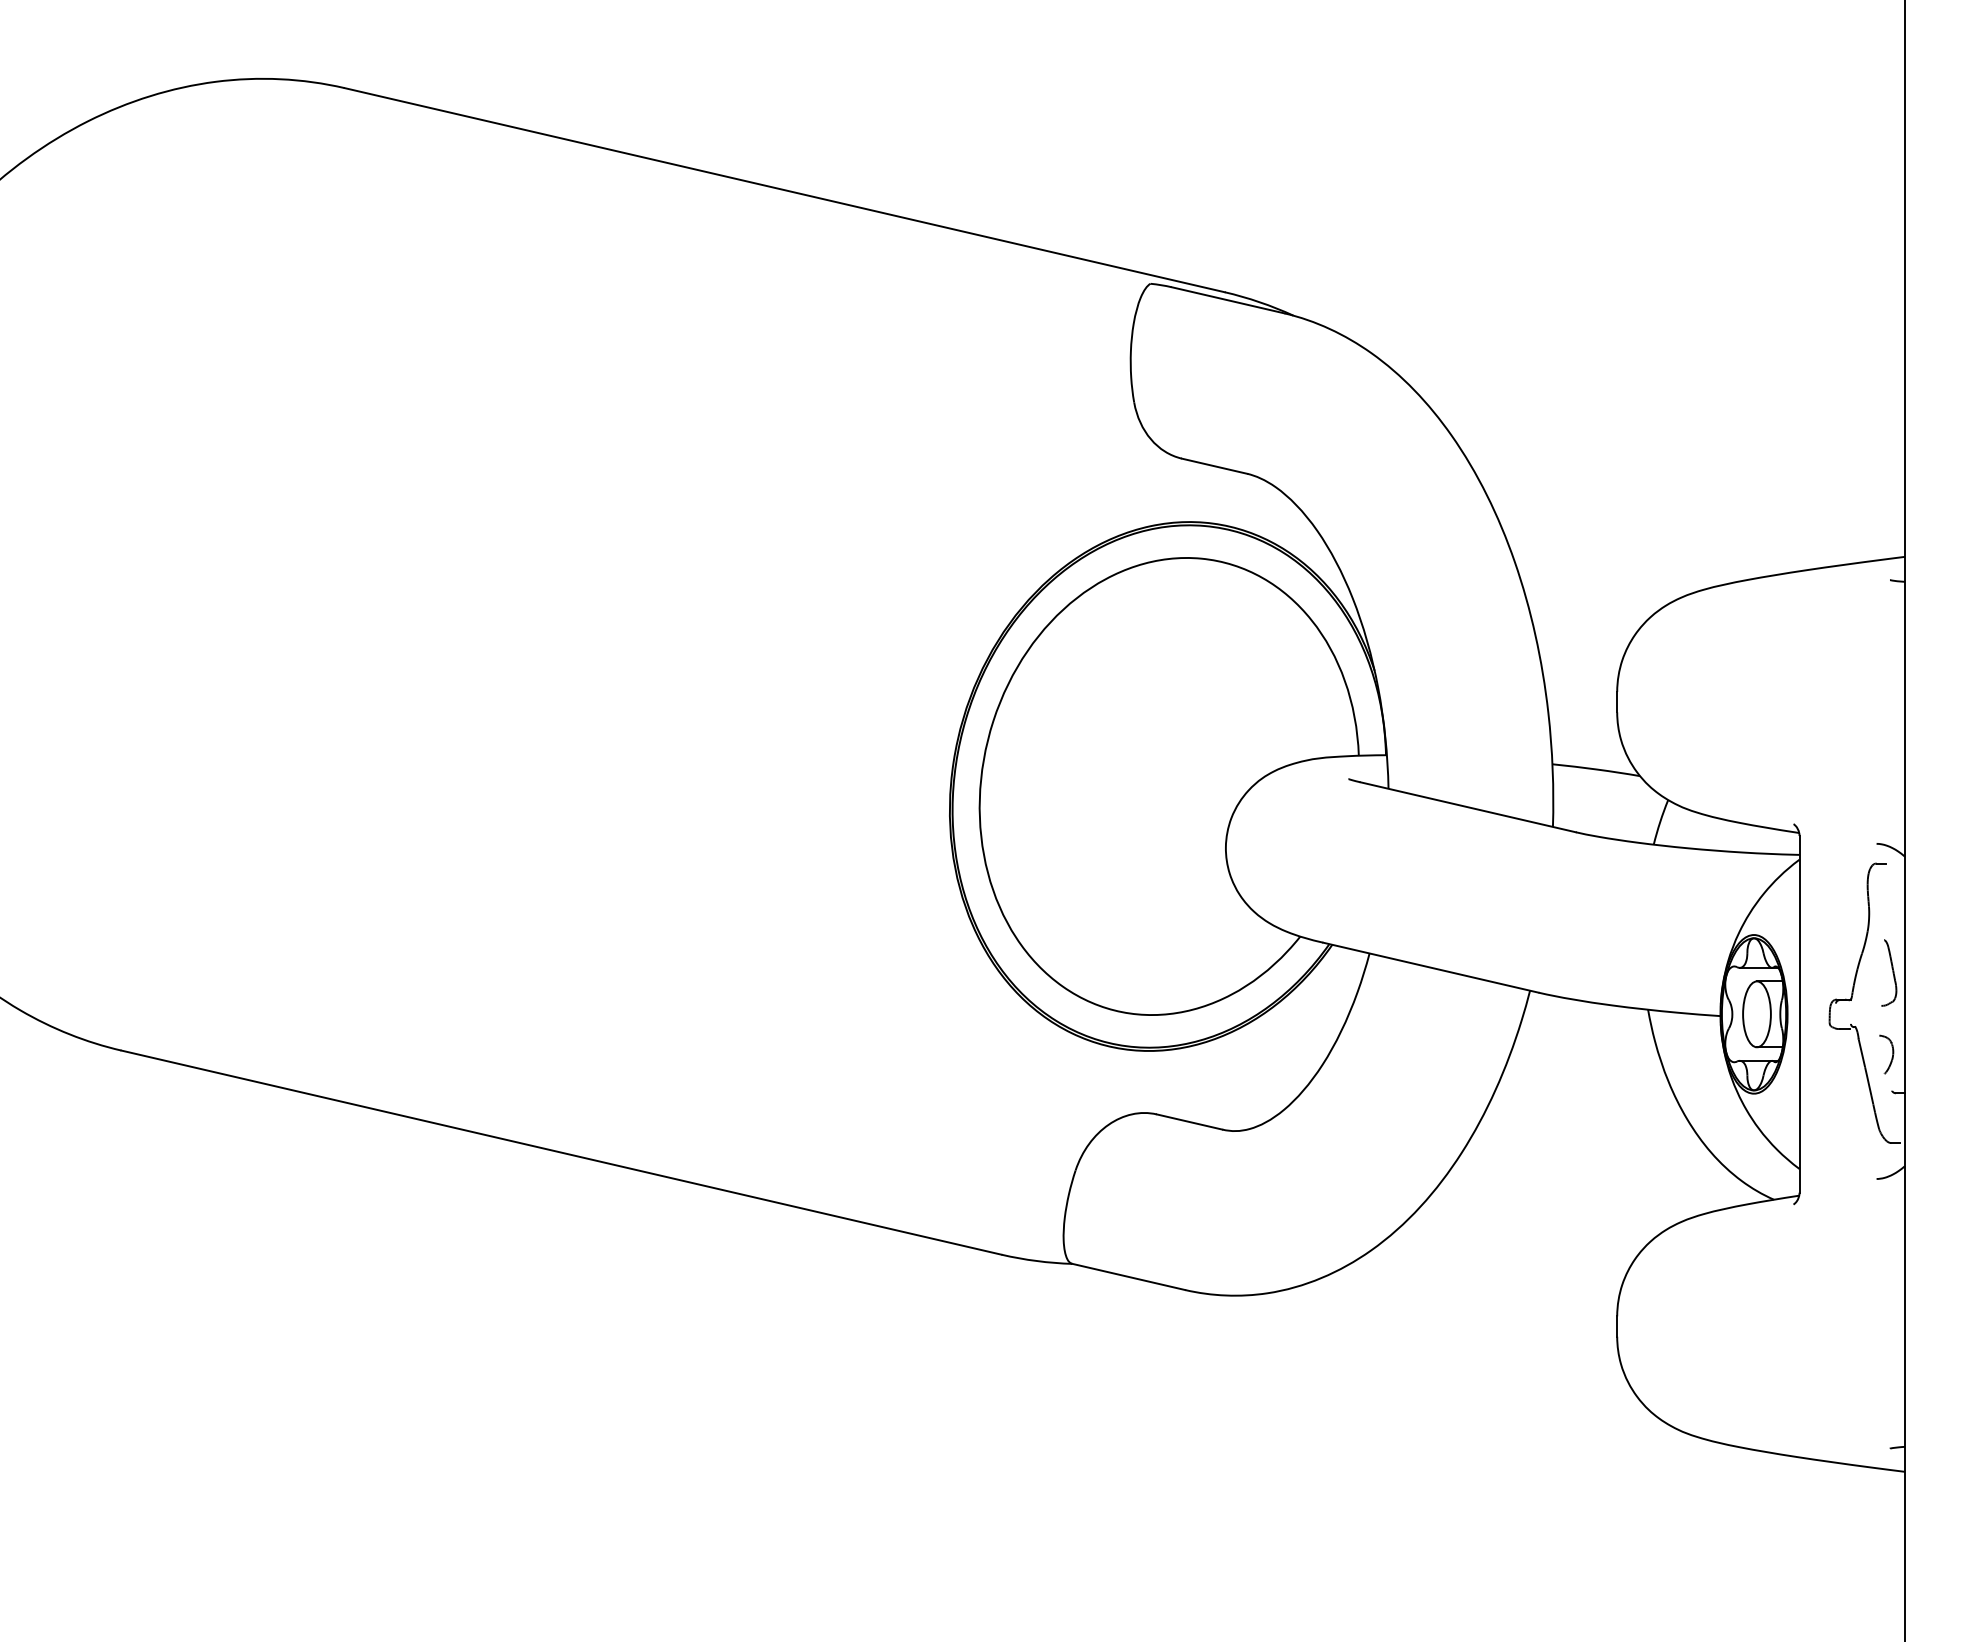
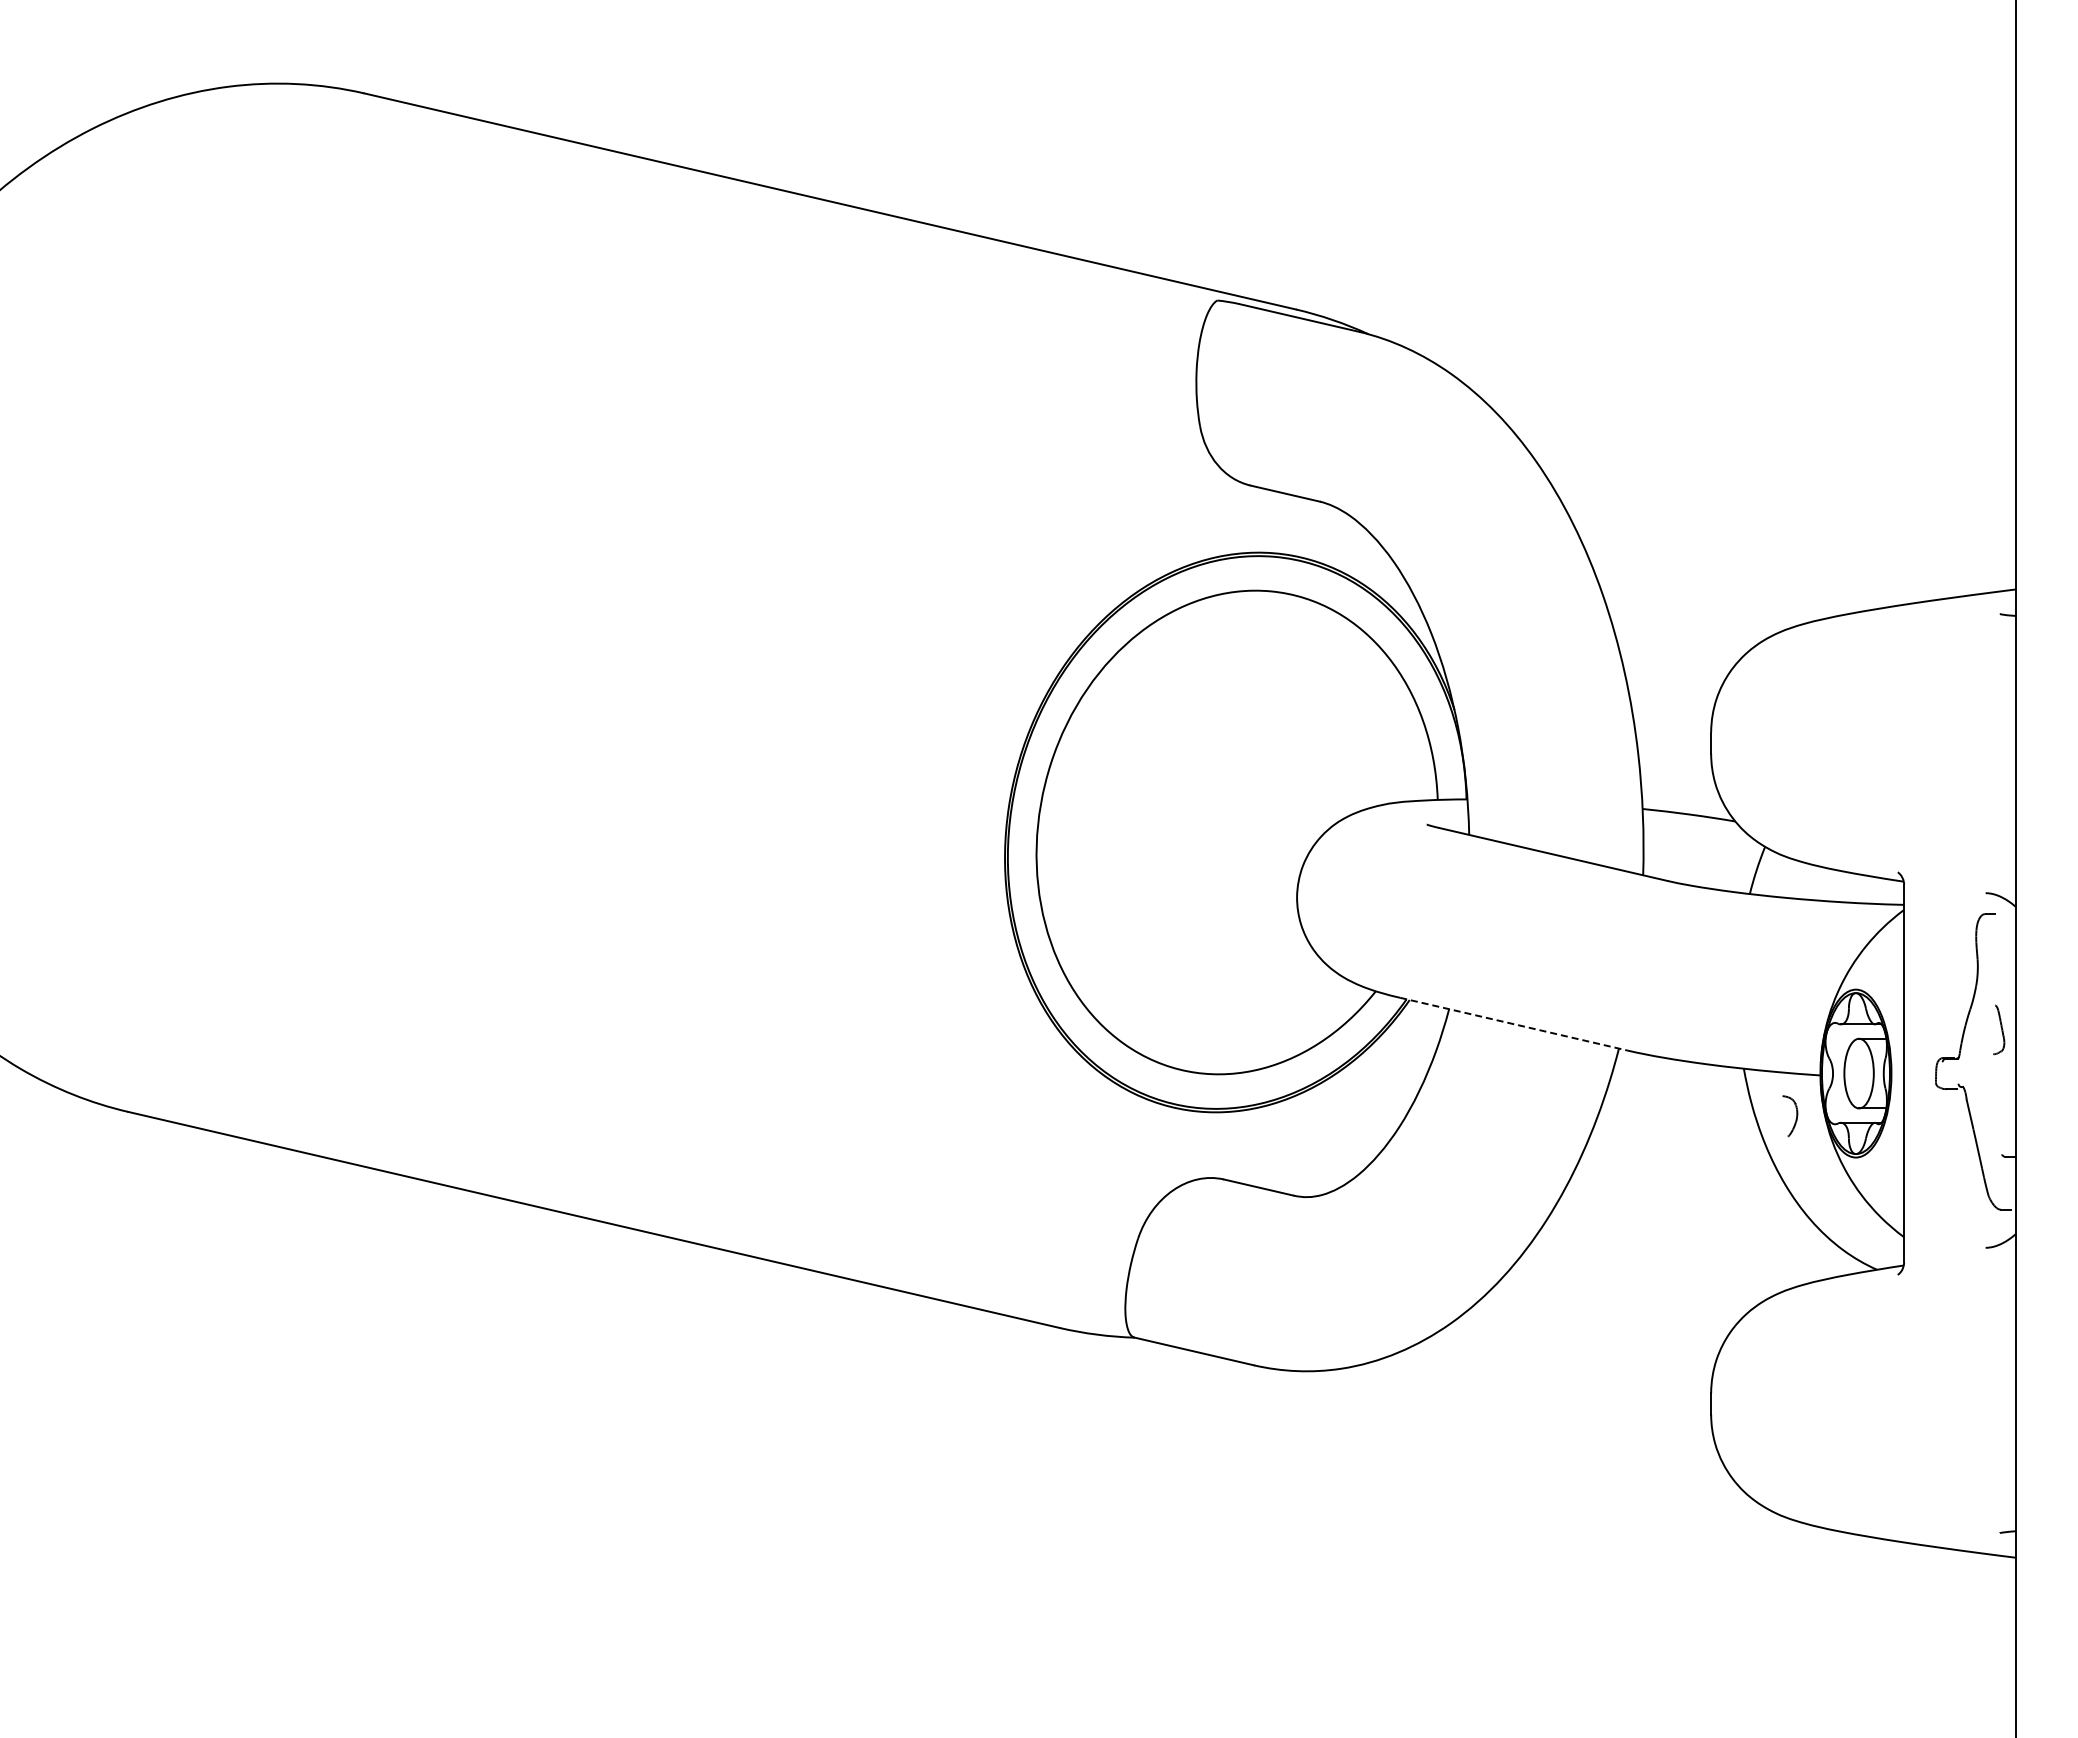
line: (1431, 967) -> (1514, 1024), solid -> dashed
part: (1888, 972) -> (1998, 1029), size x0.7
part: (1886, 1054) -> (1790, 1116), moved

